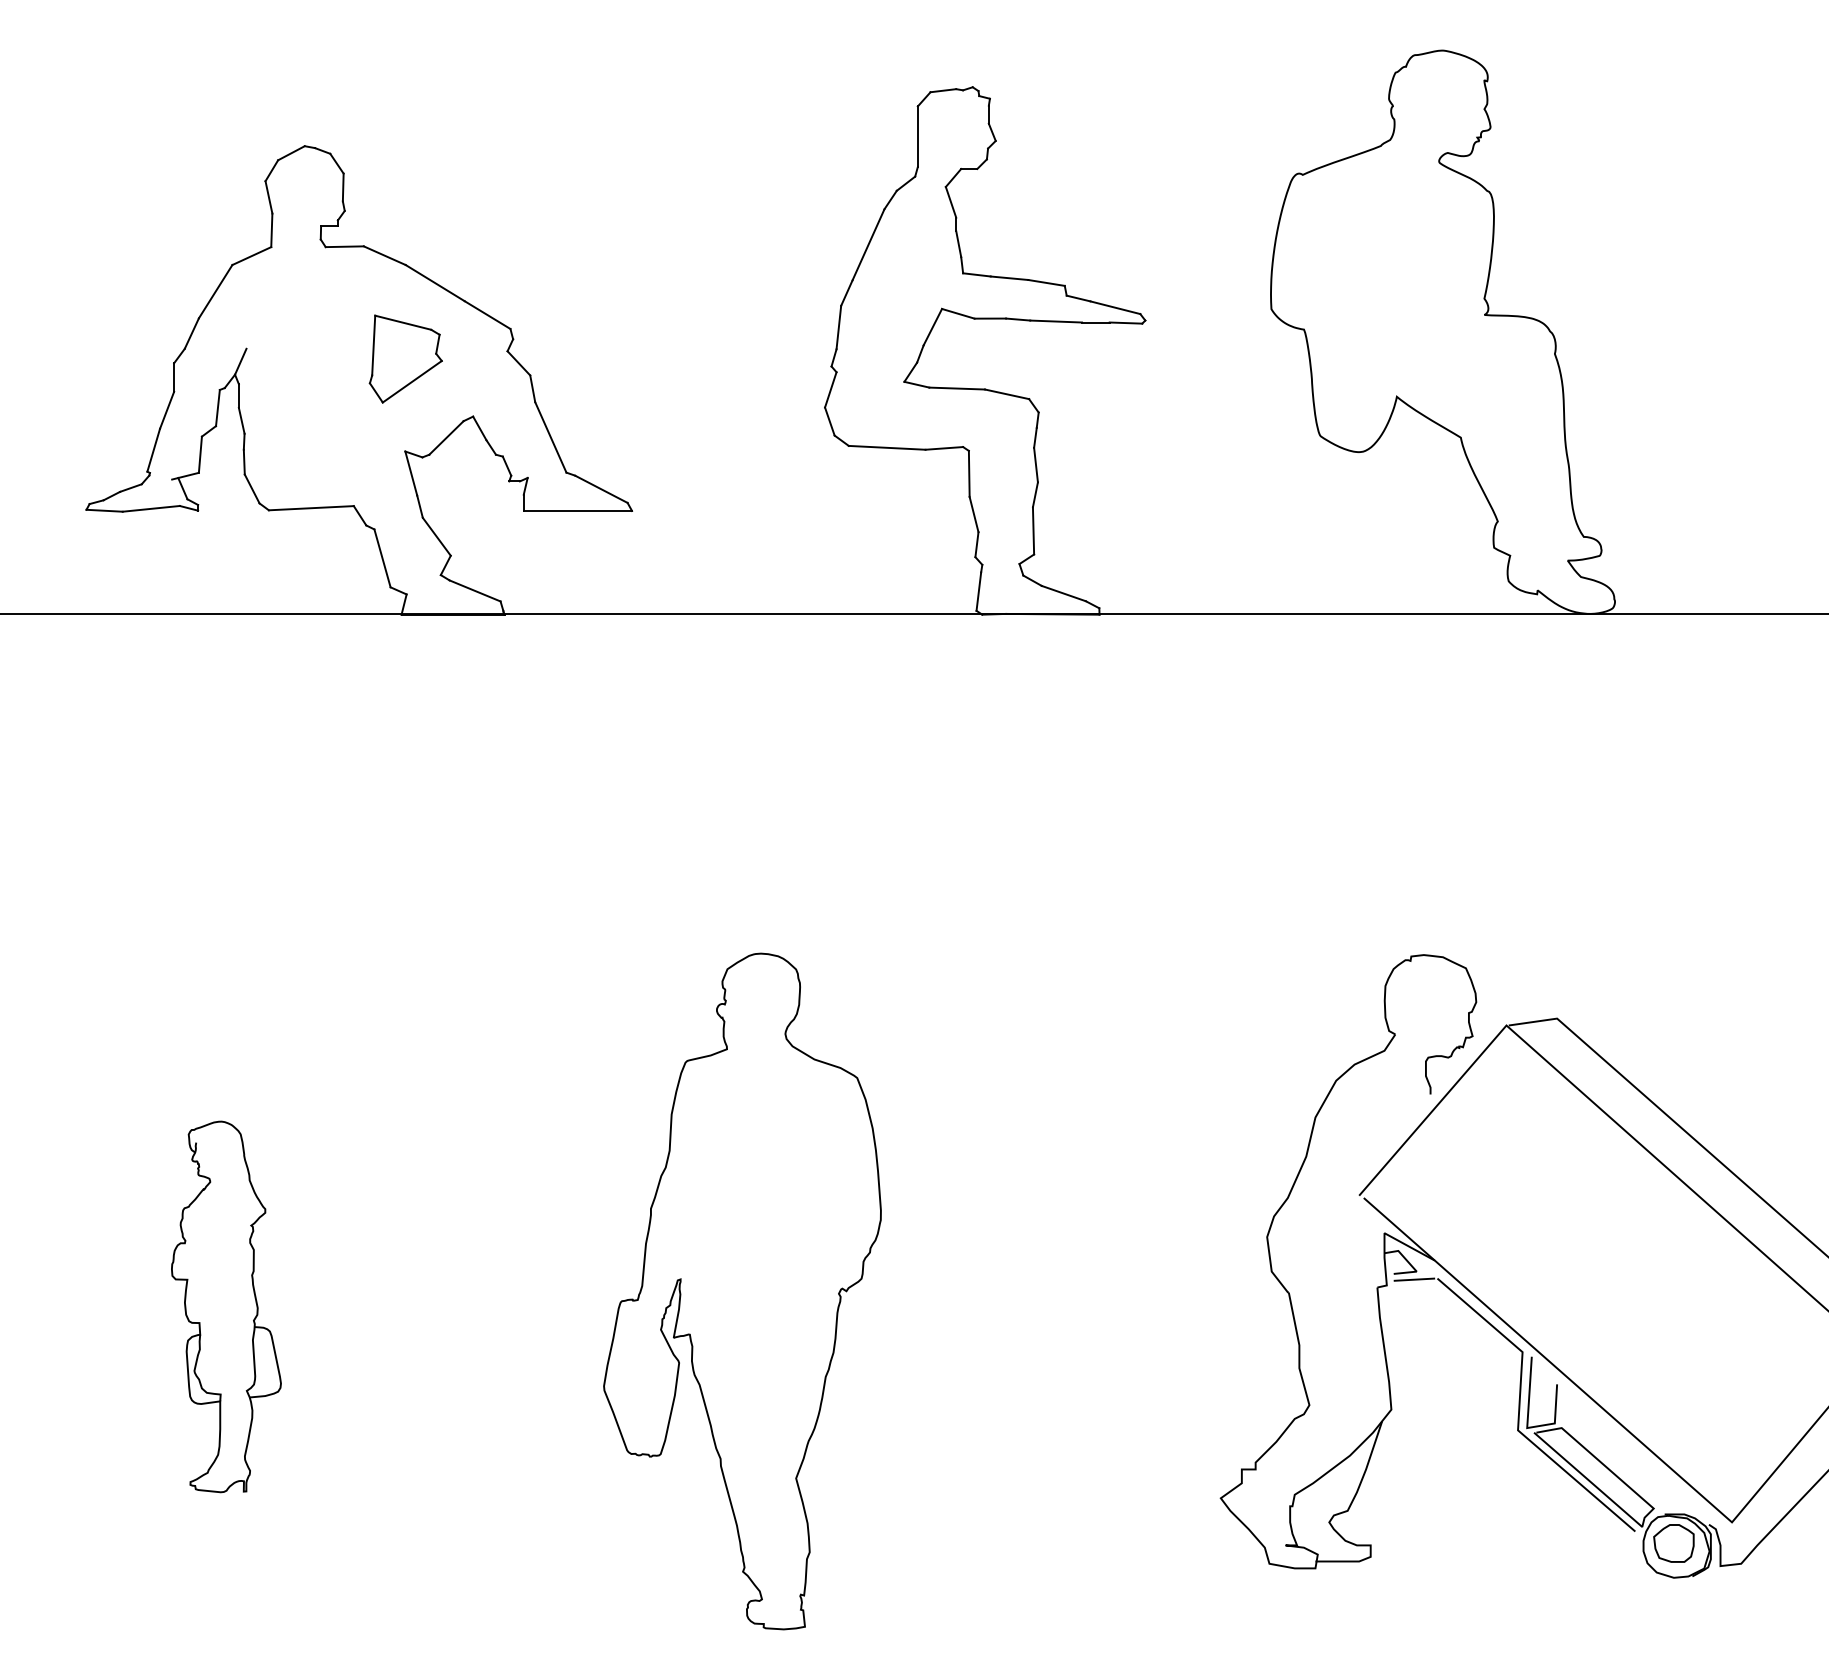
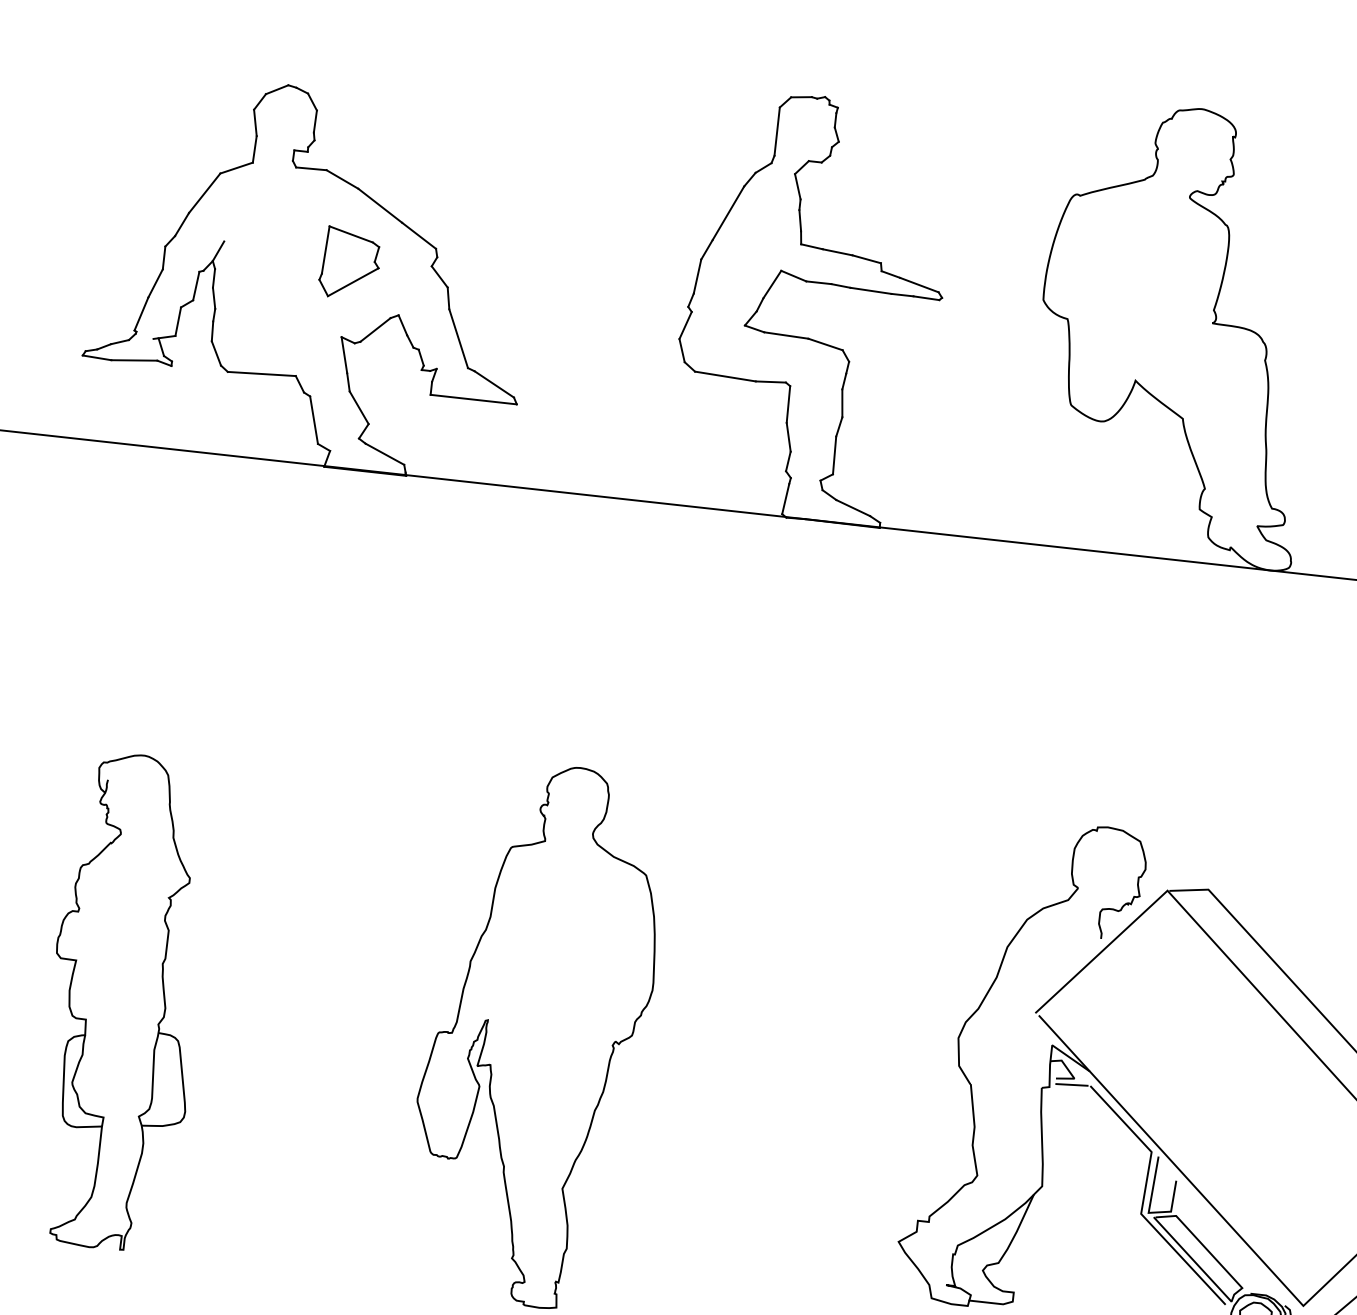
part: (226, 1306) -> (124, 1001), size x1.67

